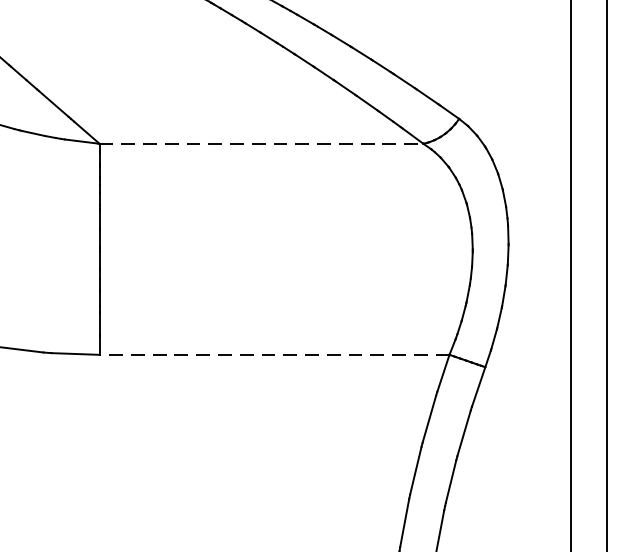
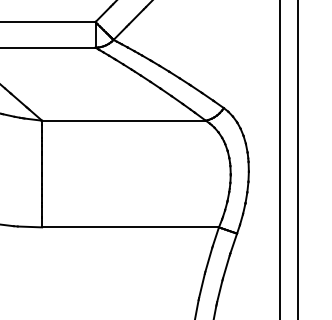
line: (260, 143) -> (123, 120), dashed -> solid
line: (274, 355) -> (130, 227), dashed -> solid

